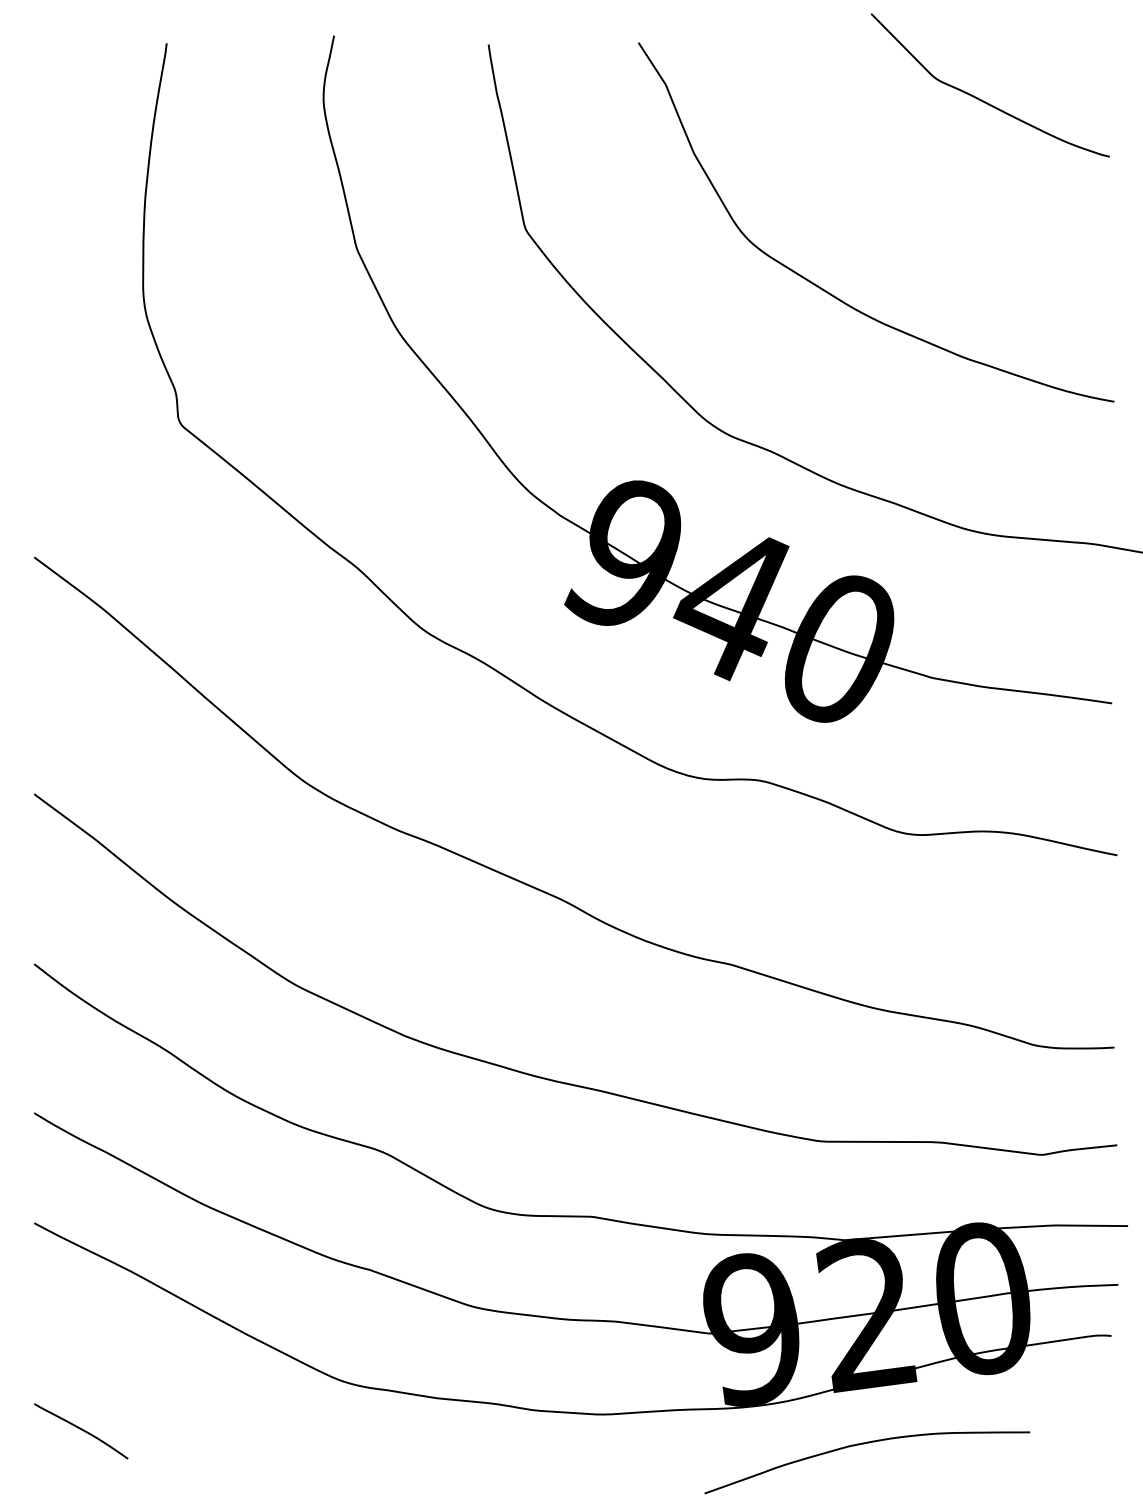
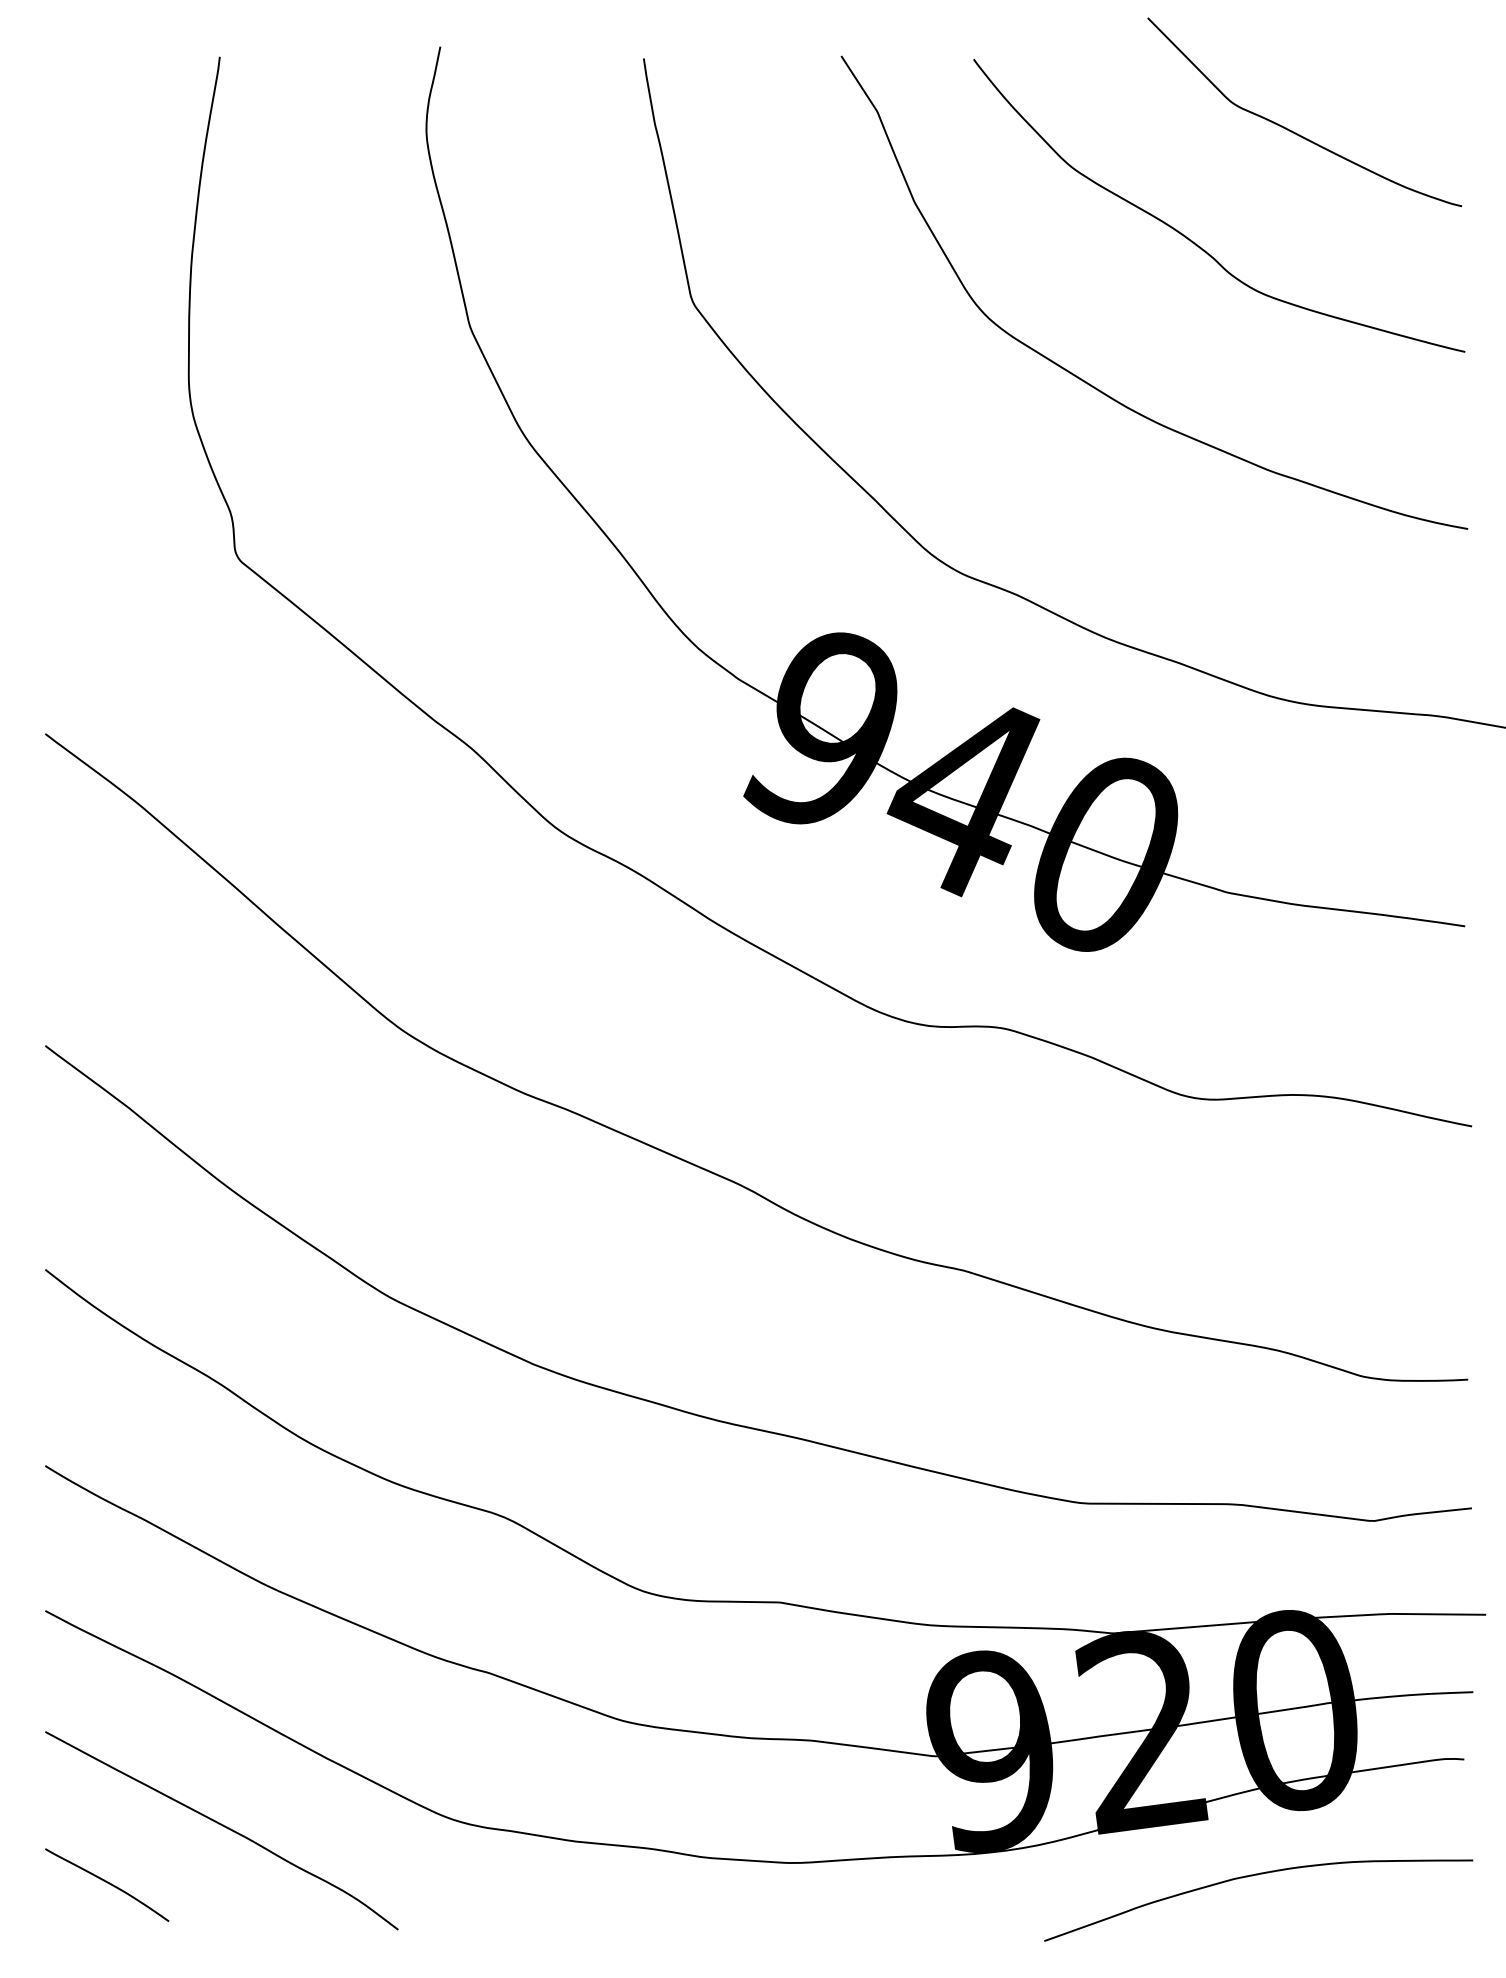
curve: (905, 182) -> (1192, 240), added
curve: (168, 1386) -> (222, 1826), added
curve: (862, 1444) -> (1252, 1876), moved

